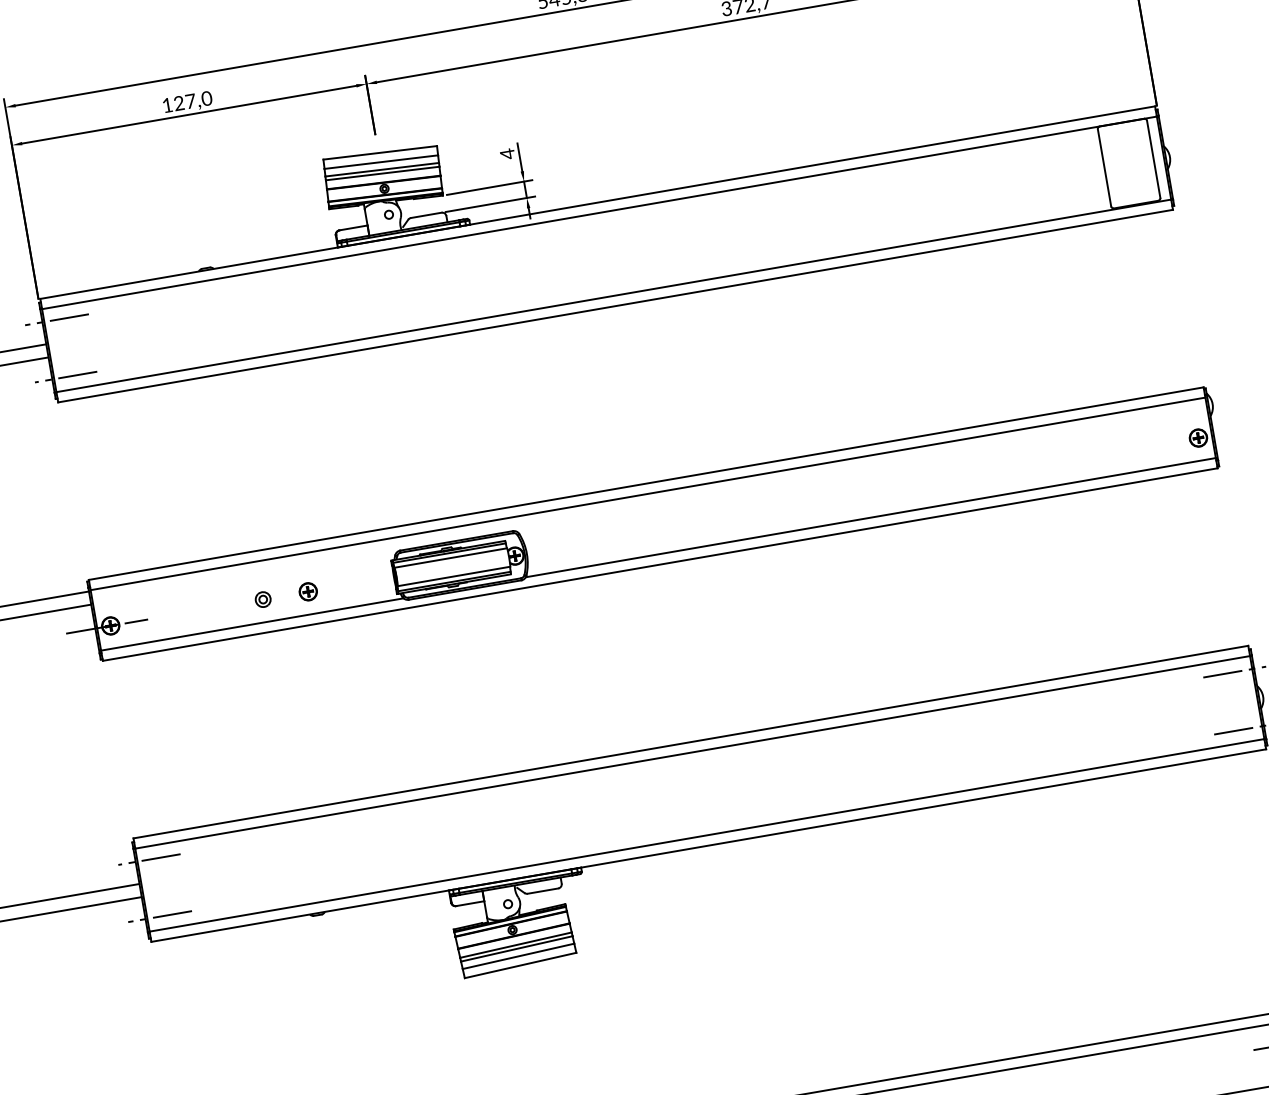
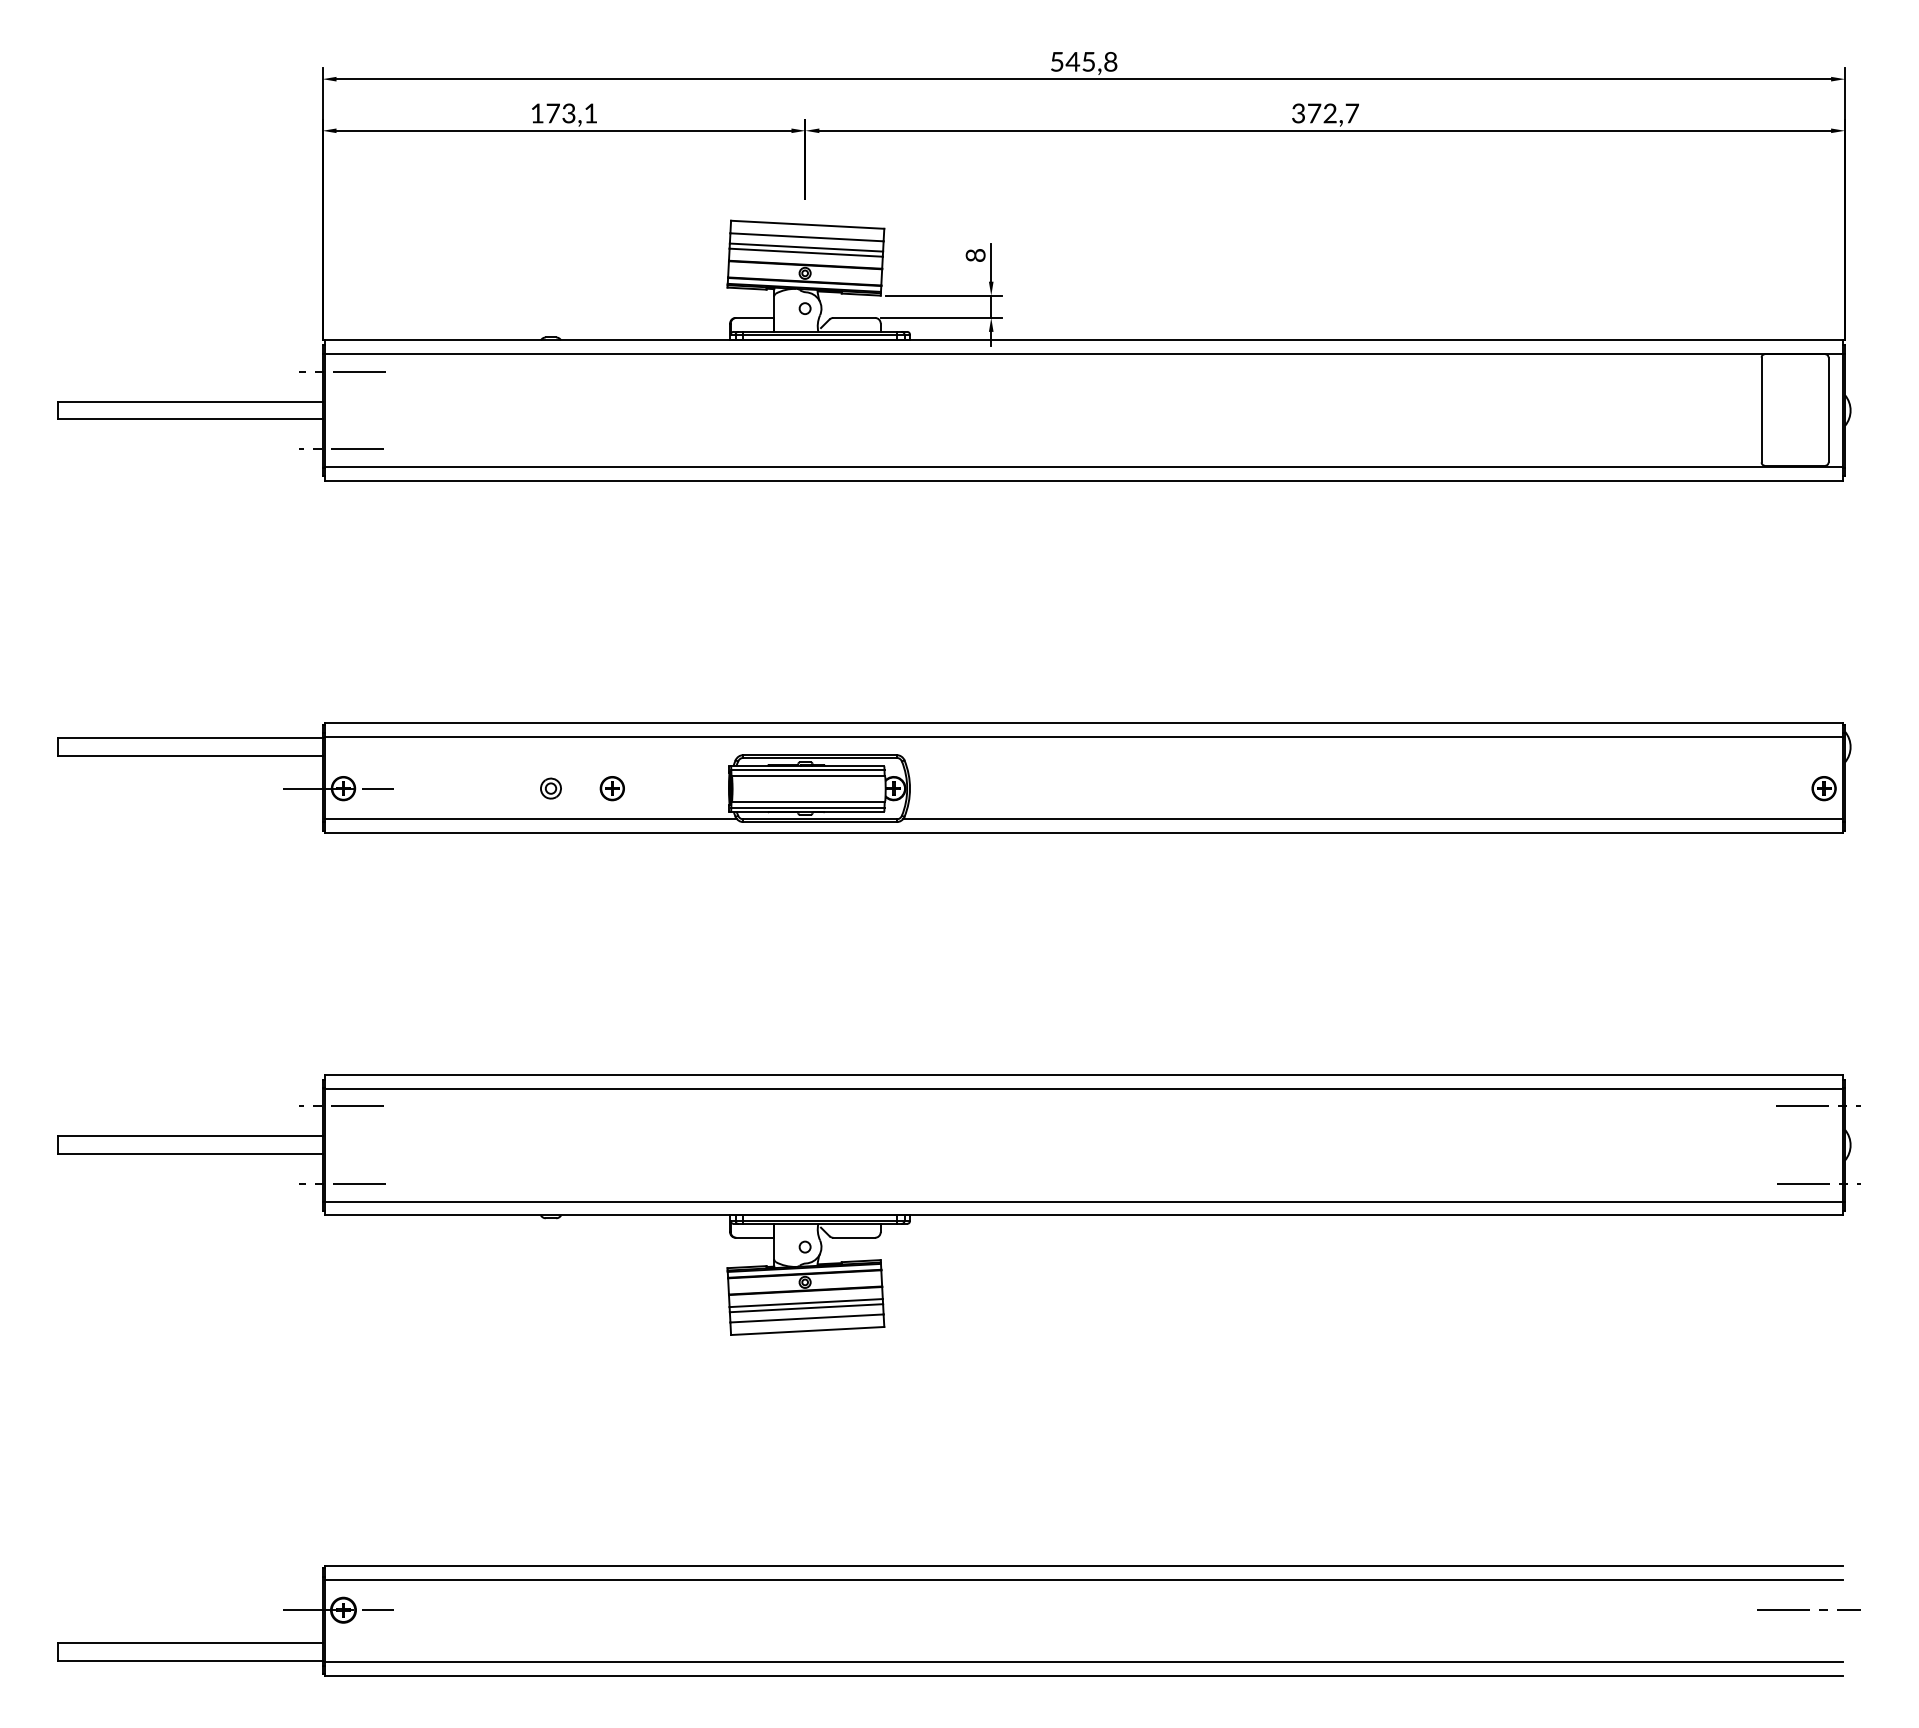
text: (193, 100) -> (572, 113), 127,0 -> 173,1
text: (507, 154) -> (975, 255), 4 -> 8

